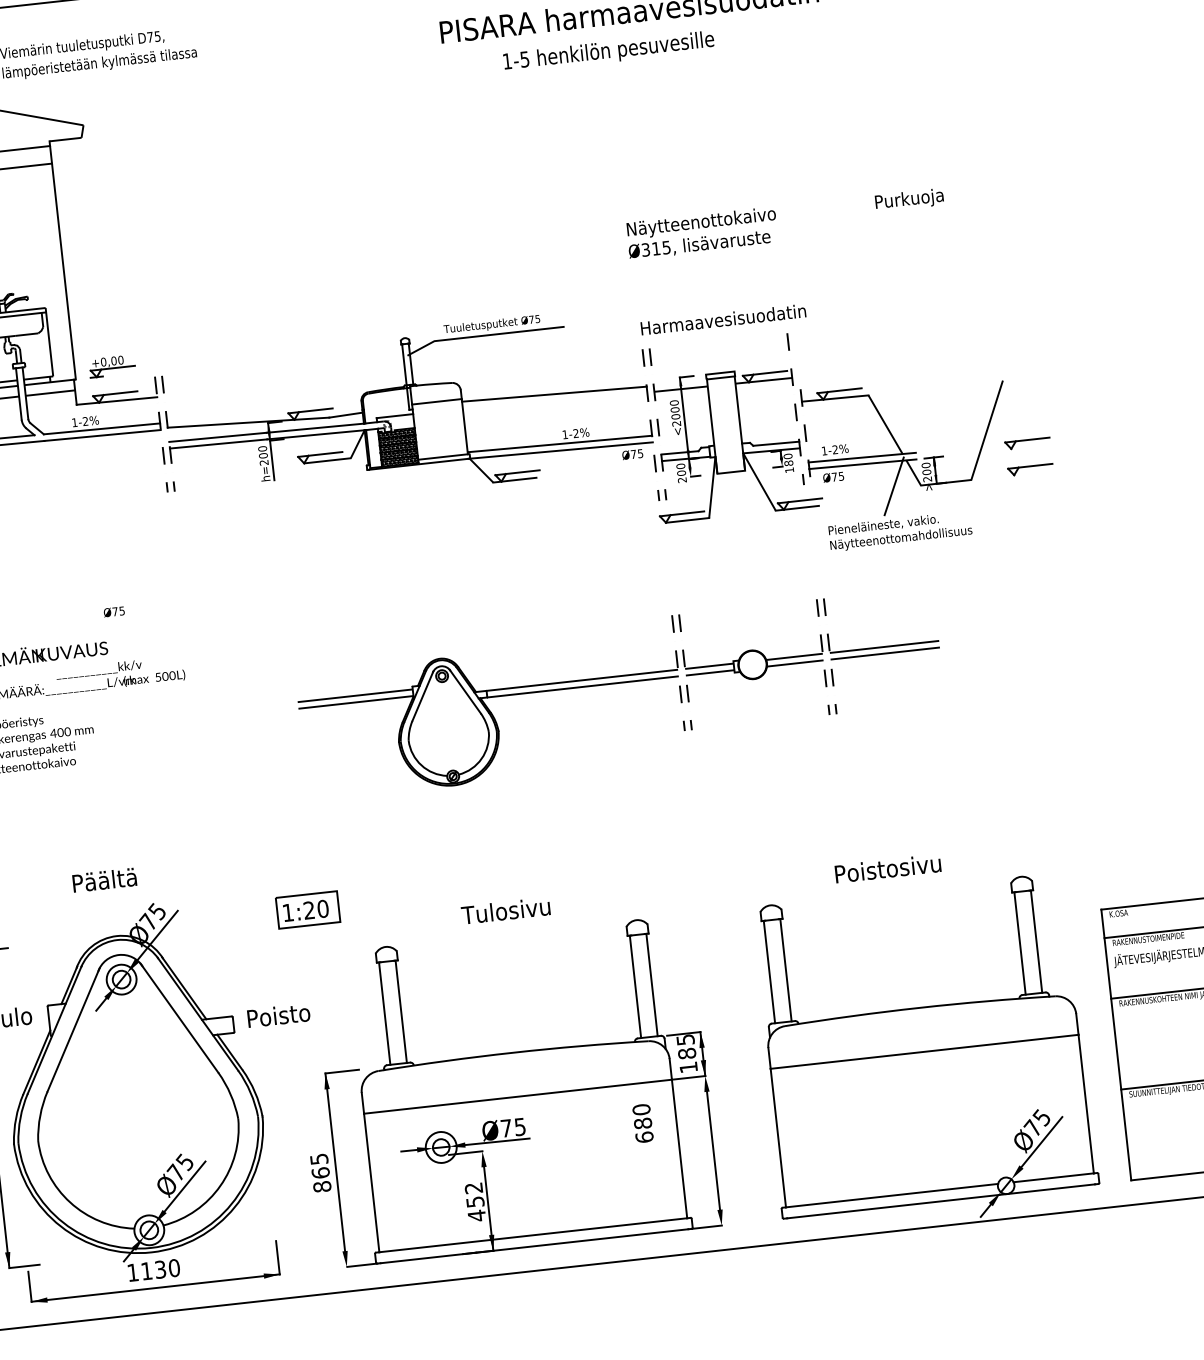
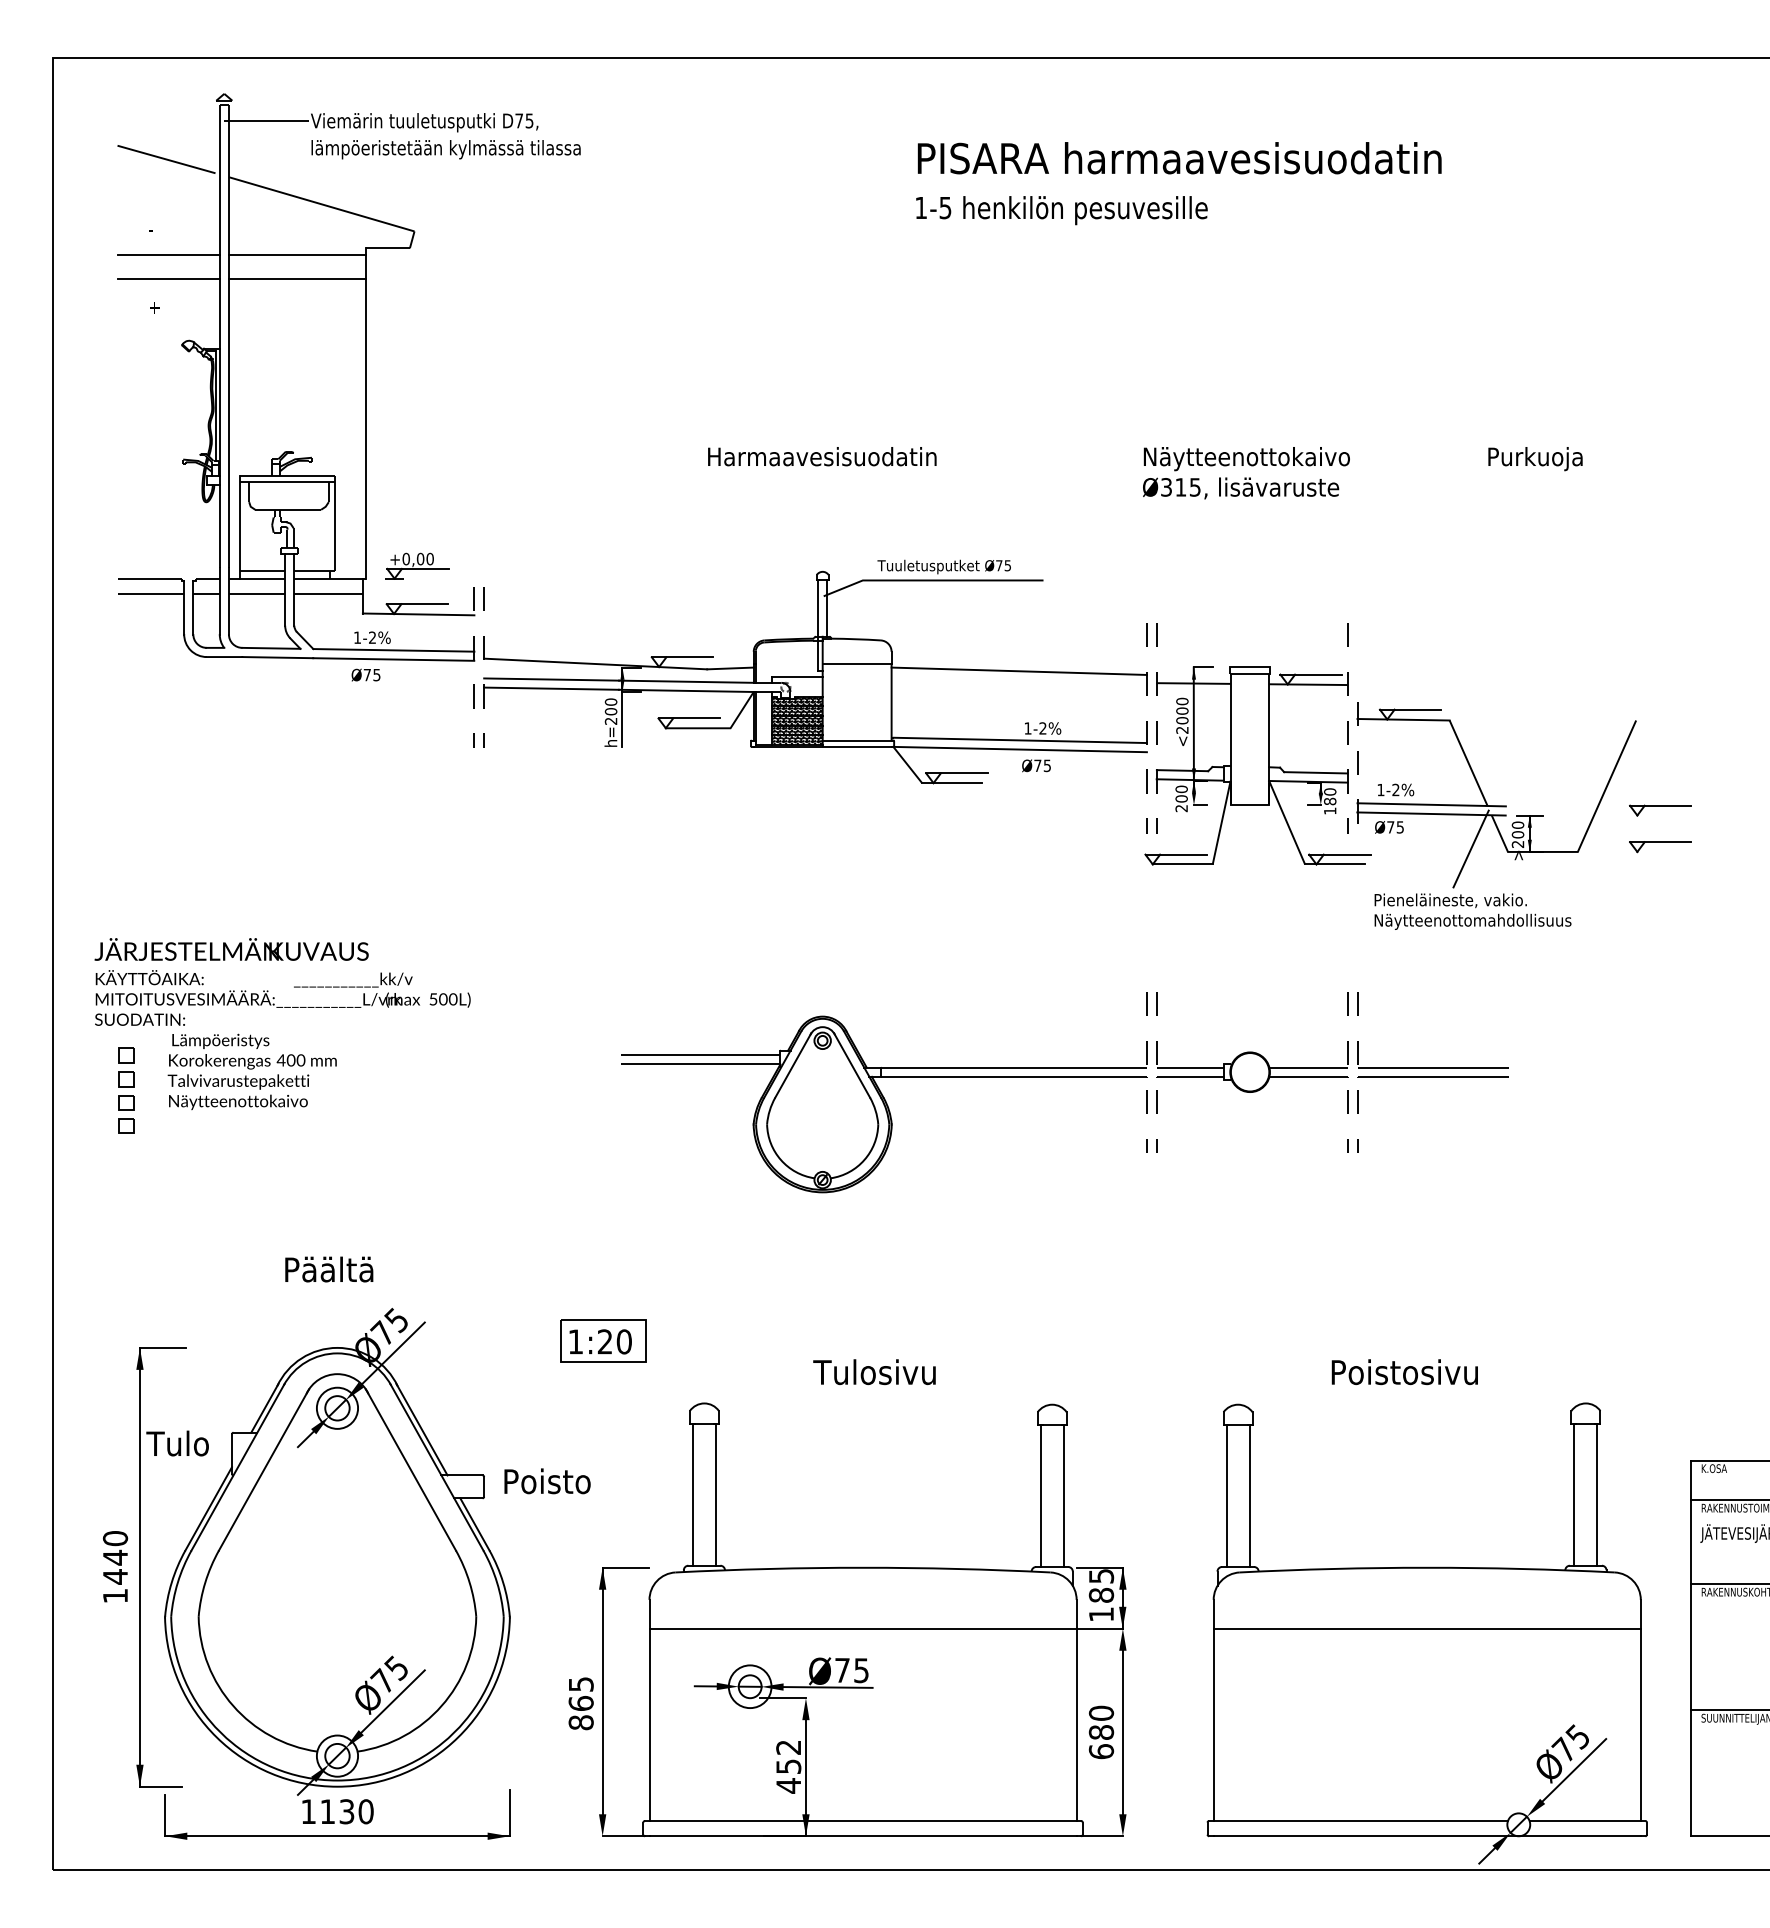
text: (608, 52) -> (1061, 210), moved
text: (723, 319) -> (822, 456), moved
text: (632, 454) -> (1036, 765), moved
text: (113, 611) -> (365, 674), moved
text: (643, 1123) -> (1101, 1732), moved

